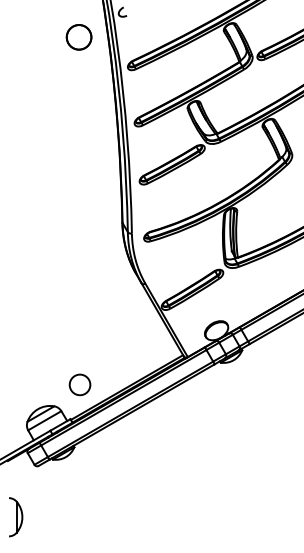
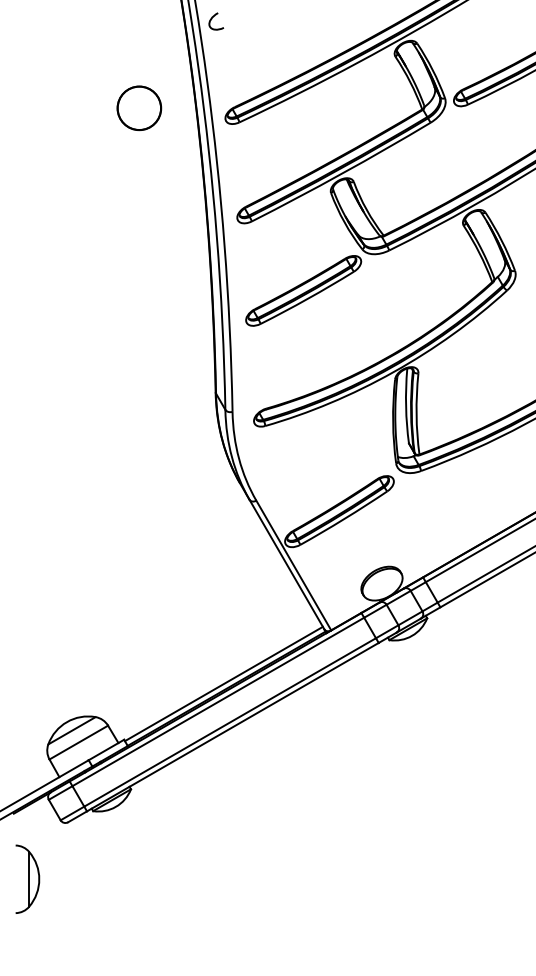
part: (78, 37) -> (138, 108), moved
circle: (79, 384) -> (140, 678), removed
part: (16, 517) -> (28, 879), moved

